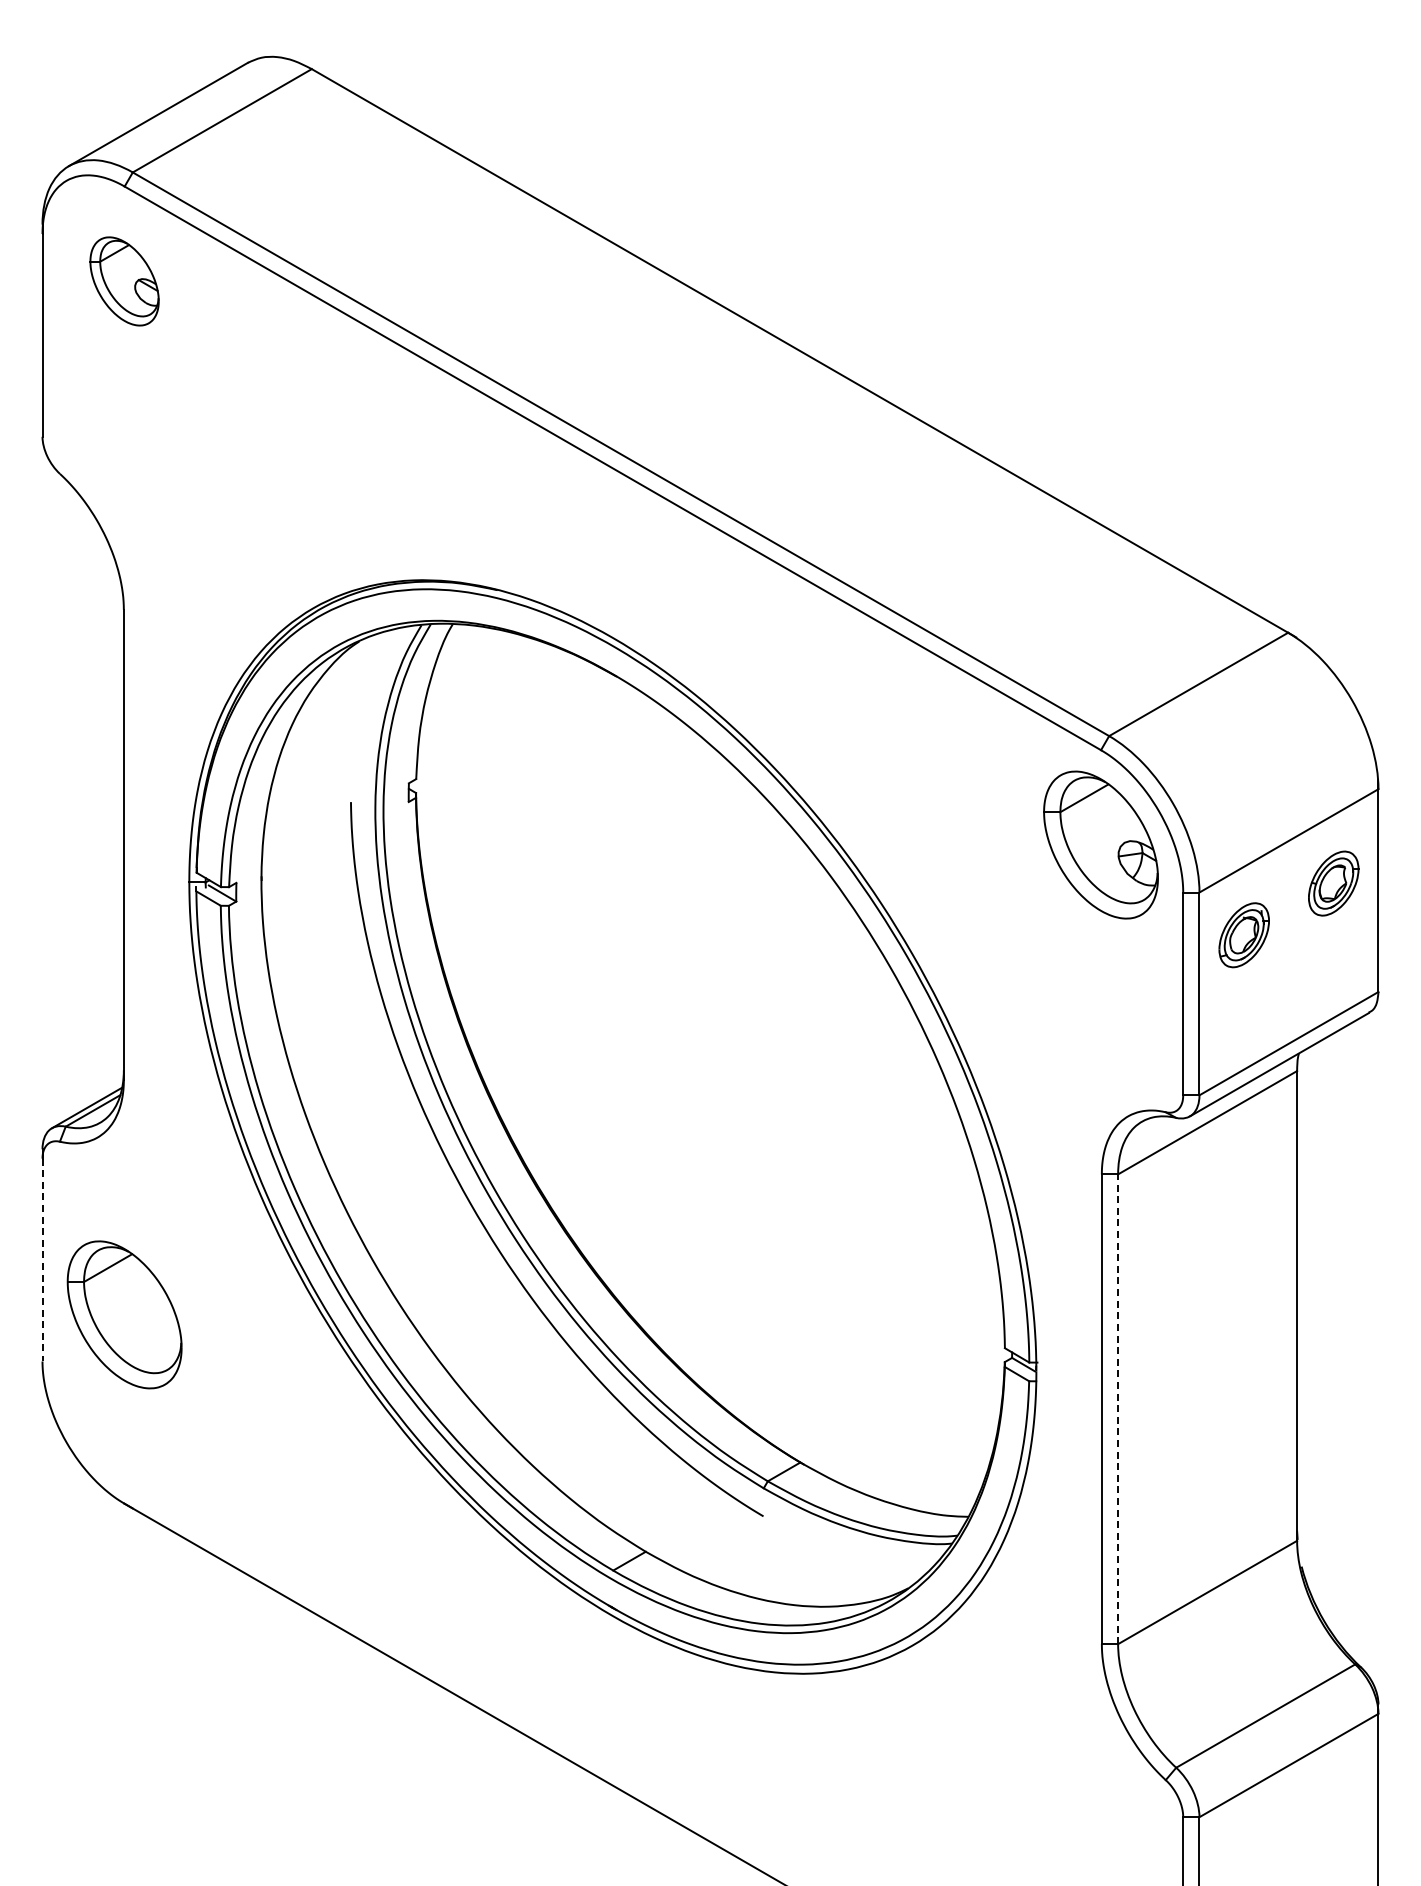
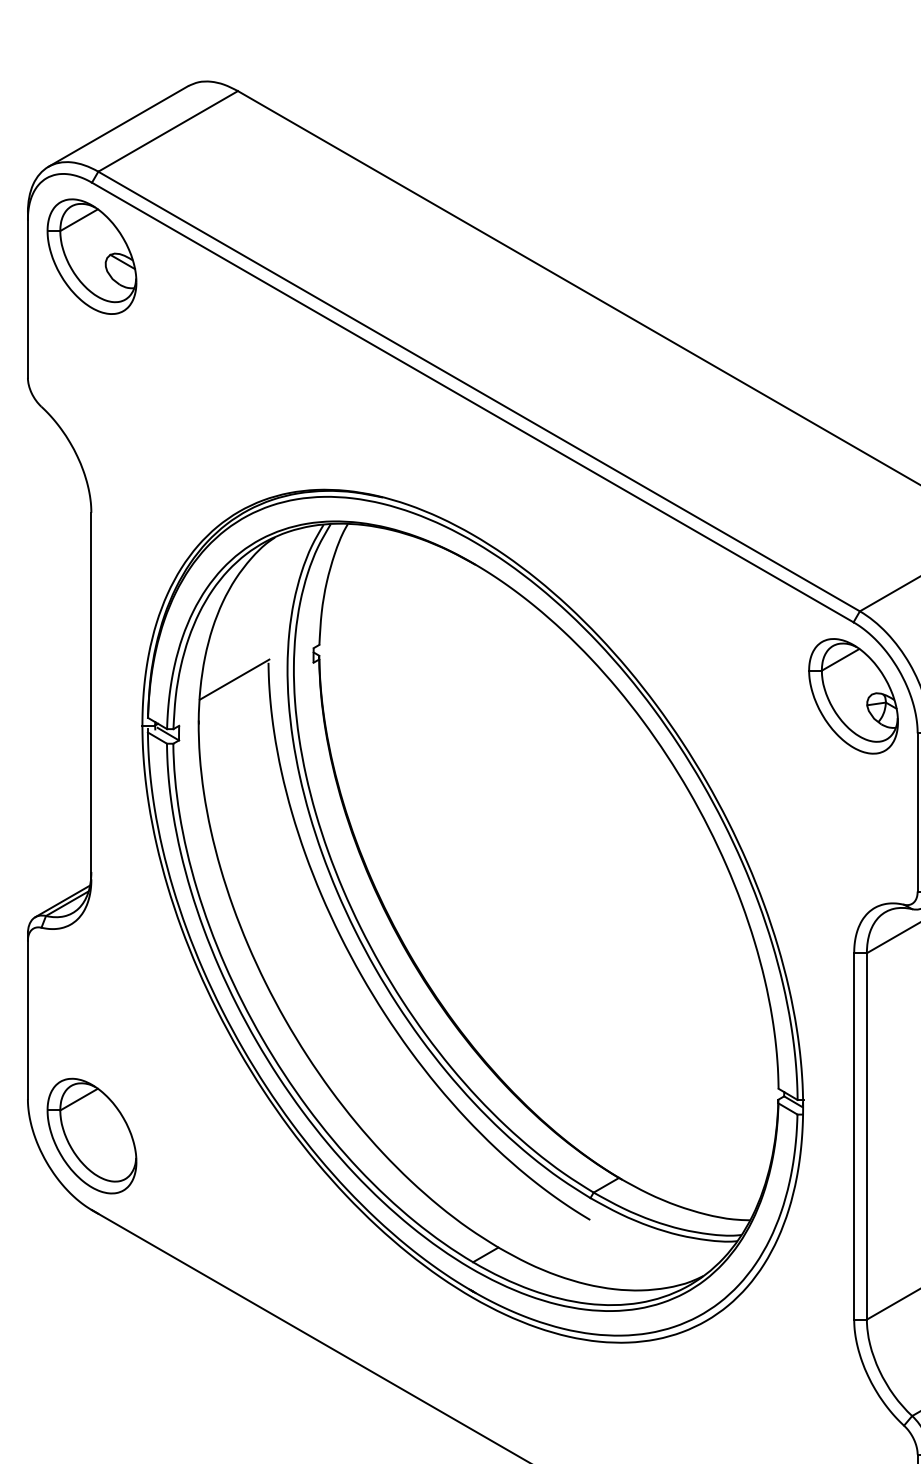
part: (124, 281) -> (91, 256), size x1.67
line: (307, 823) -> (234, 679), added
line: (42, 1260) -> (27, 1020), dashed -> solid
part: (124, 1314) -> (91, 1135), moved
line: (1118, 1409) -> (867, 1136), dashed -> solid

